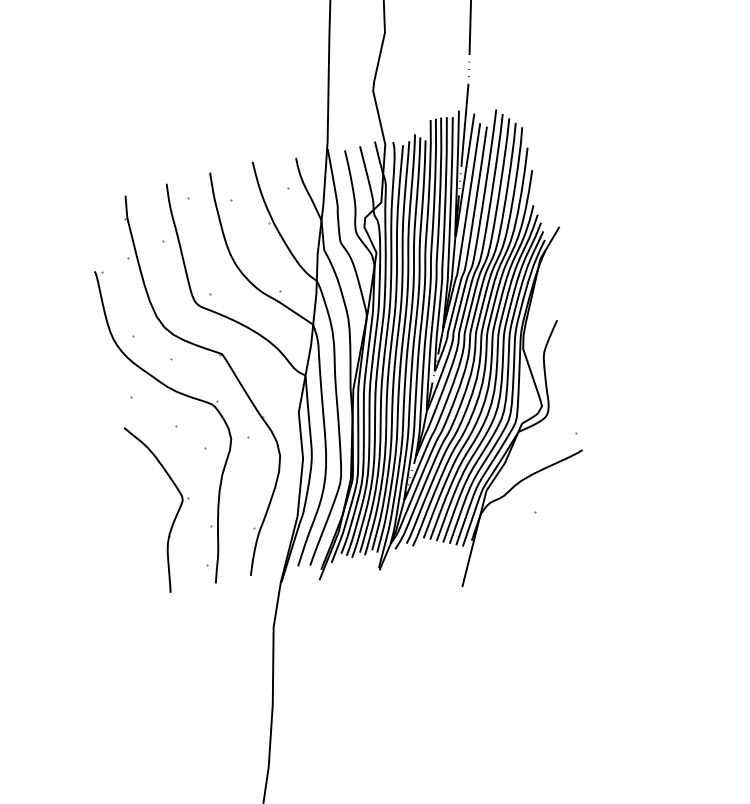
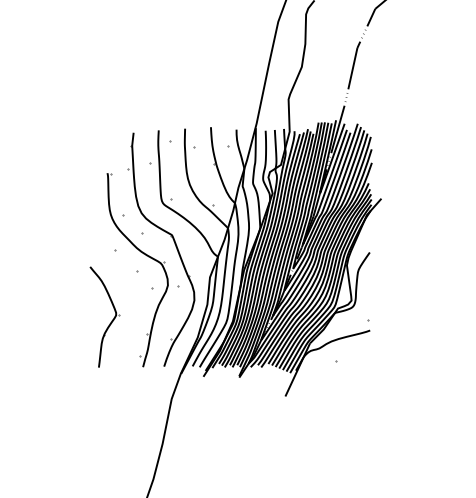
part: (176, 510) -> (111, 320), moved

